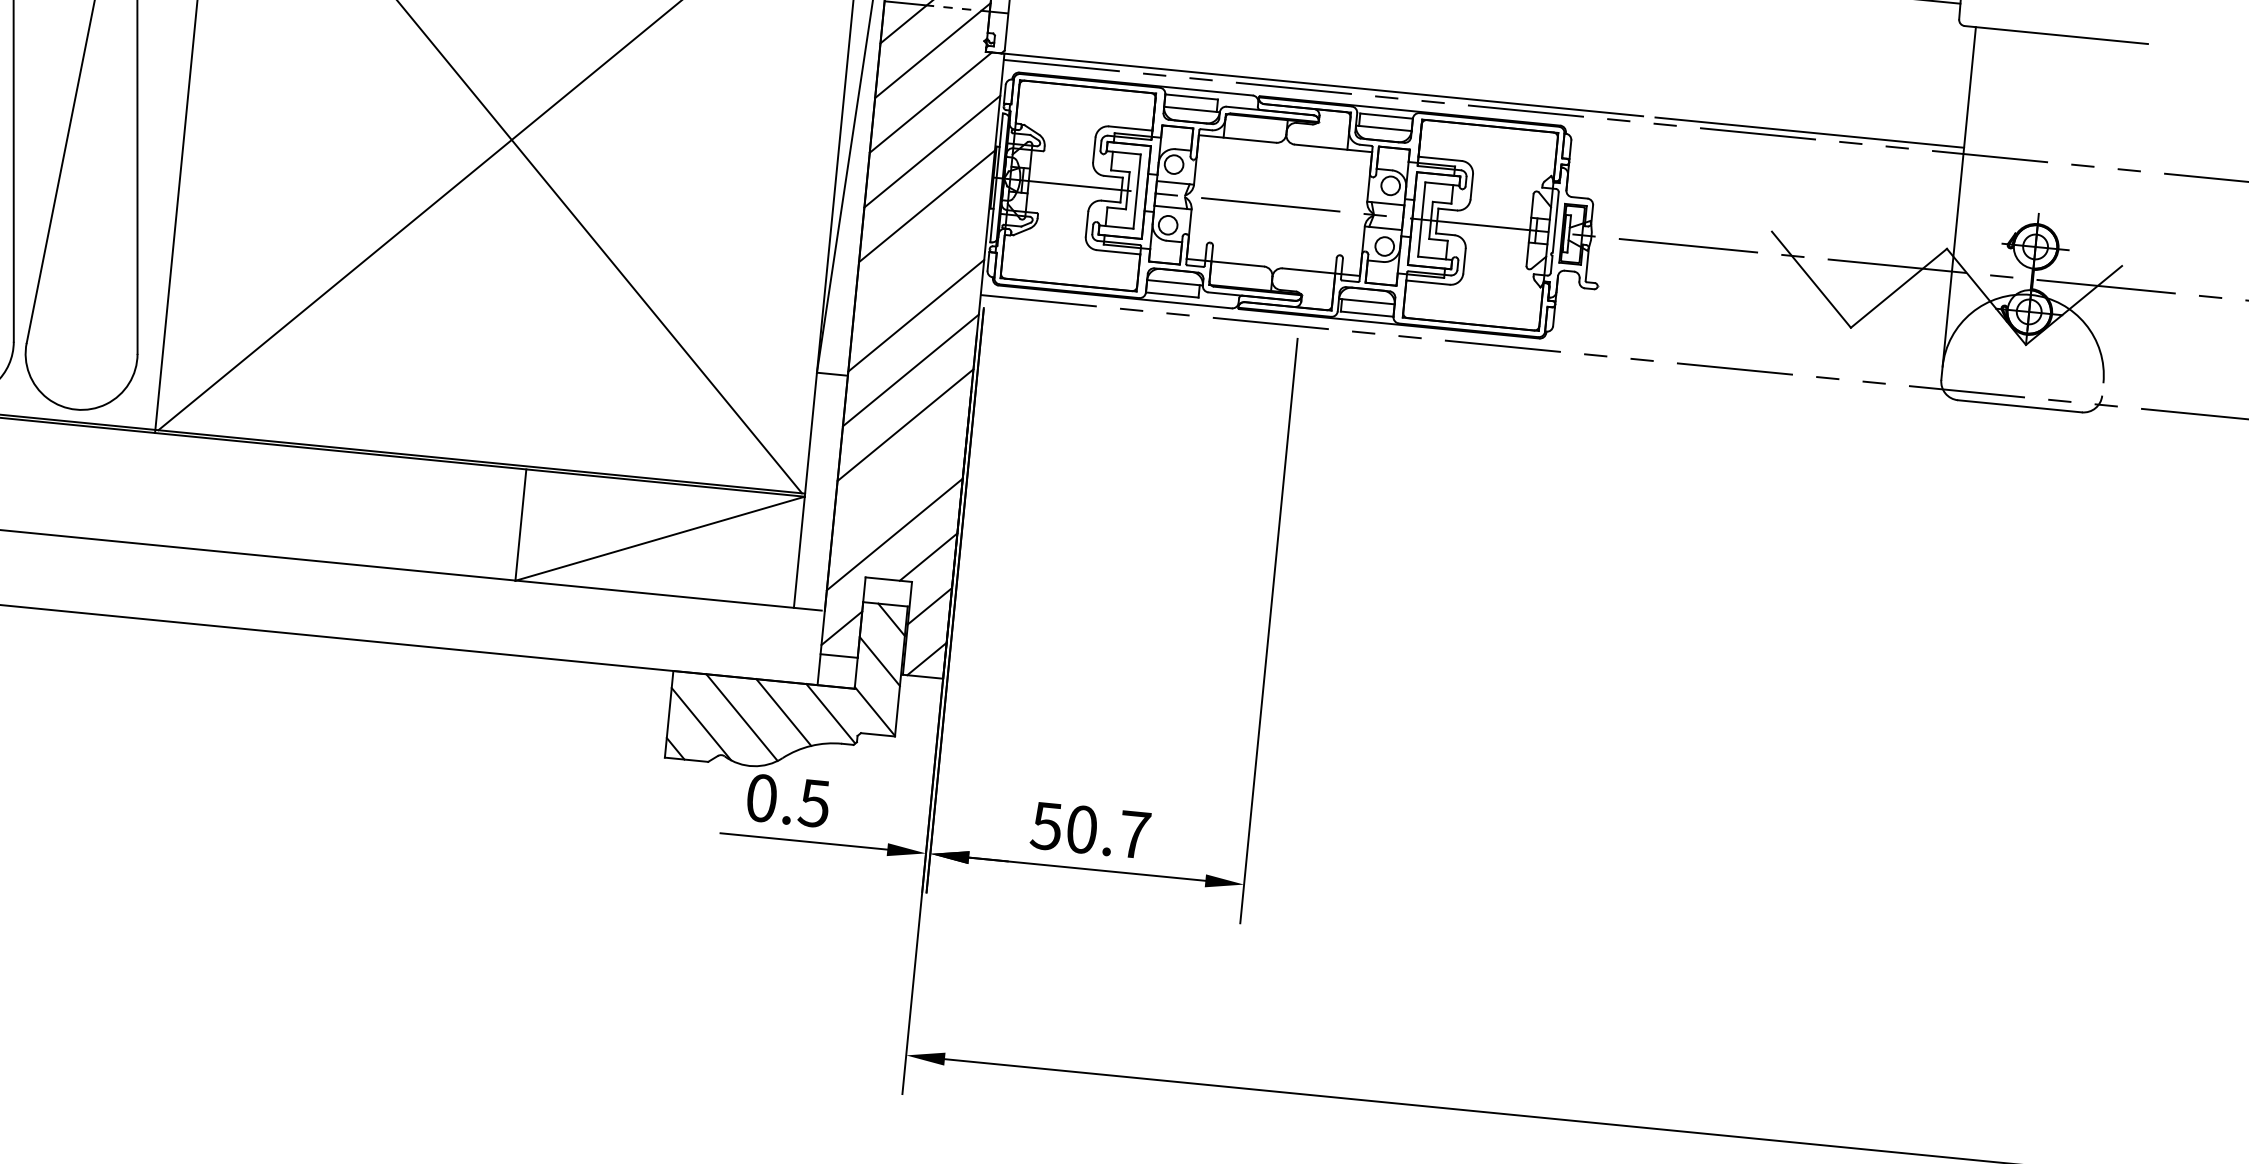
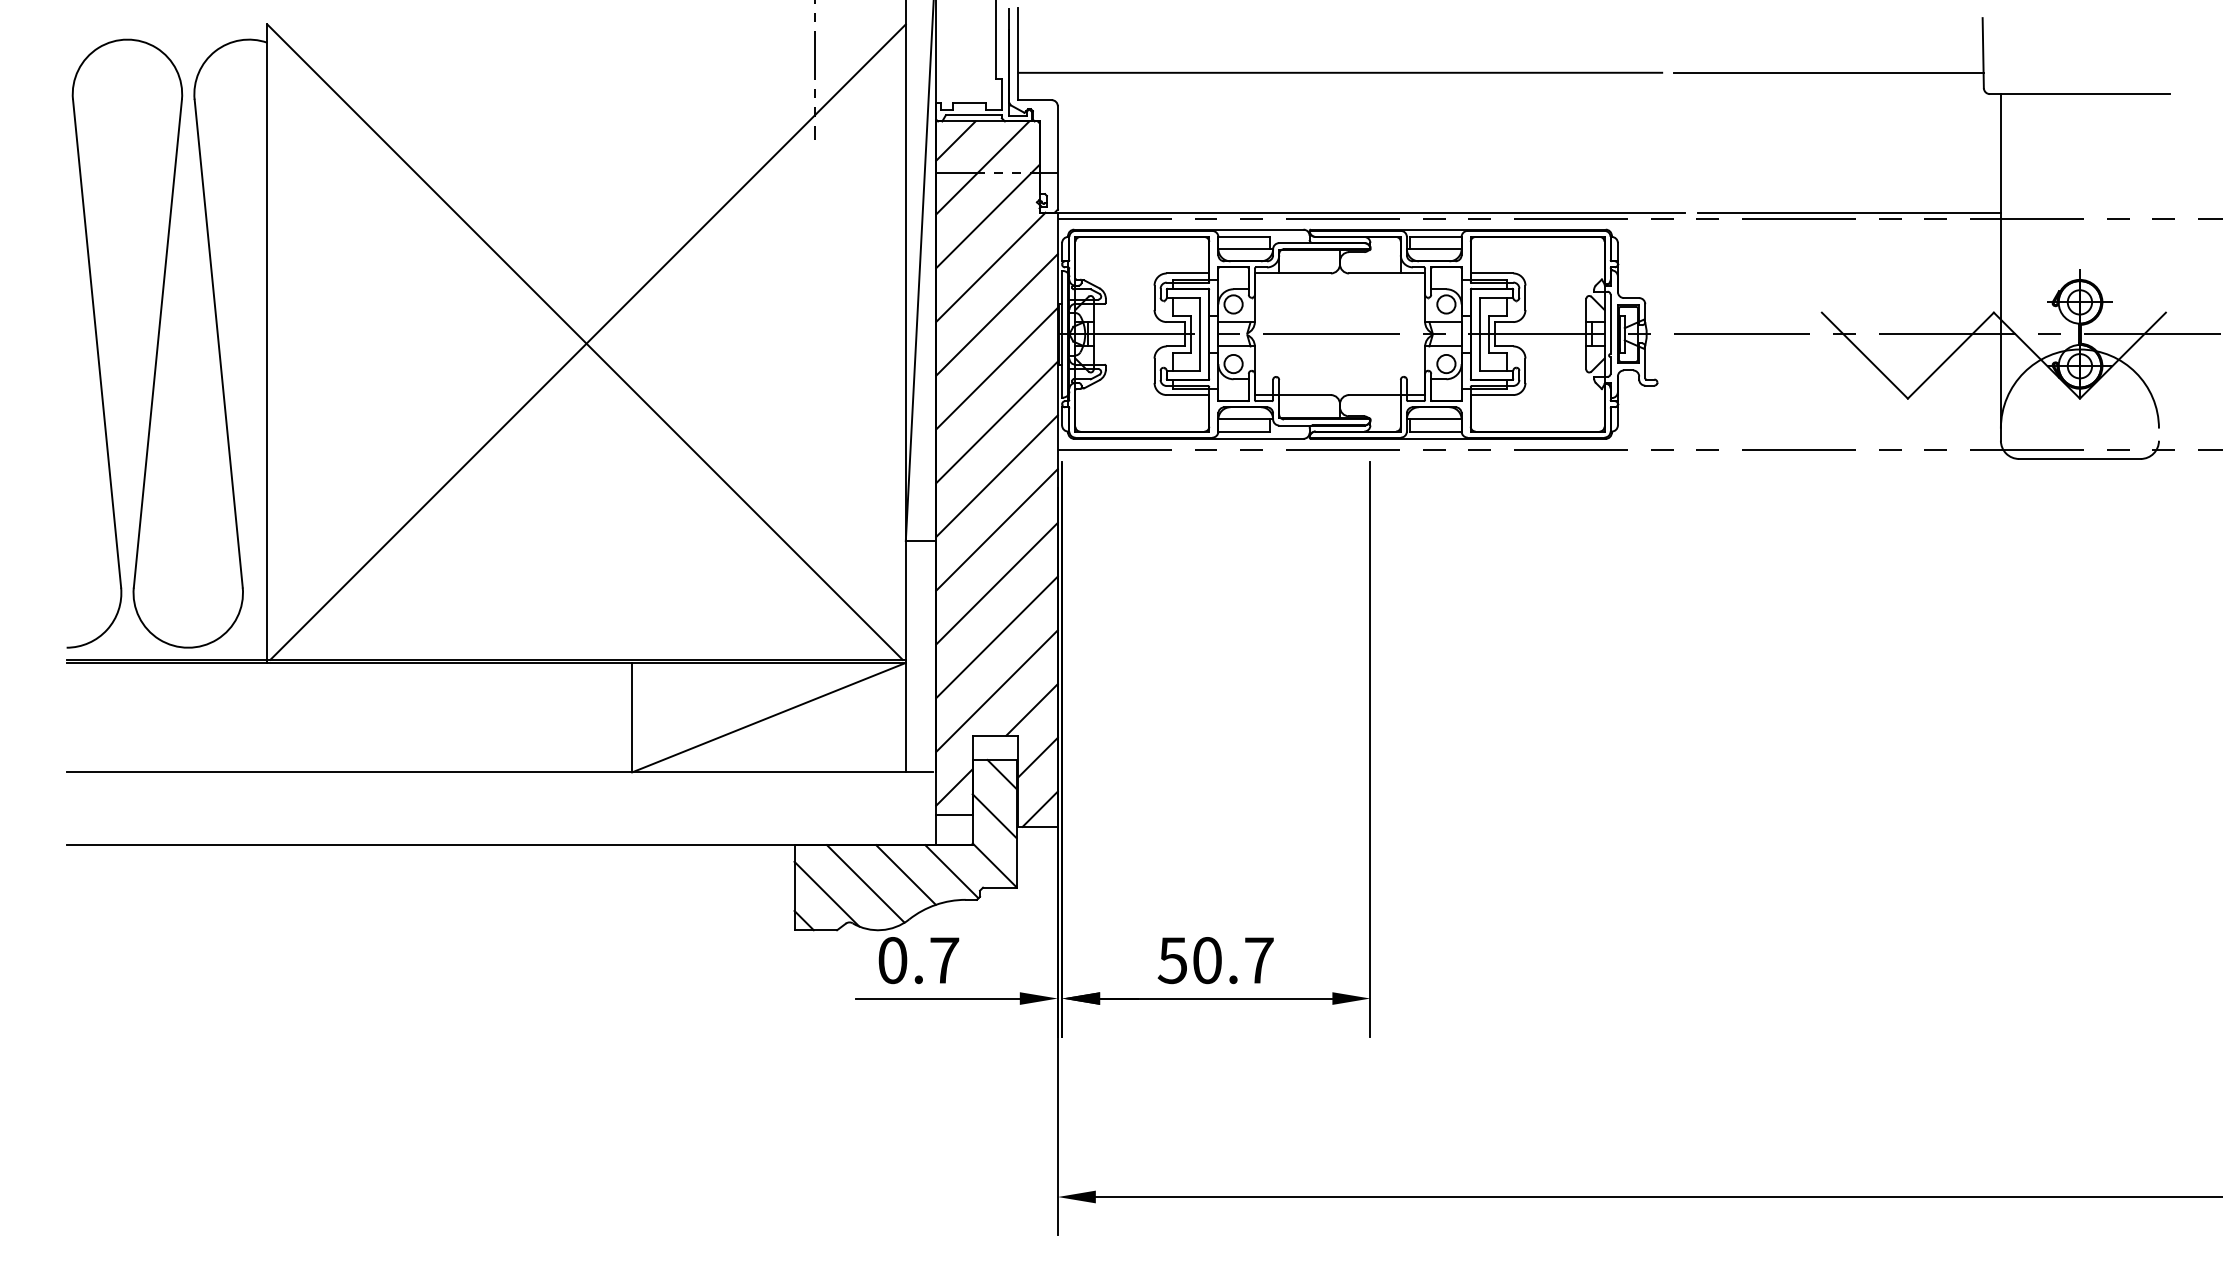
line: (921, 261) -> (996, 422), added
line: (899, 479) -> (996, 637), added
text: (814, 803) -> (944, 960), 0.5 -> 0.7

